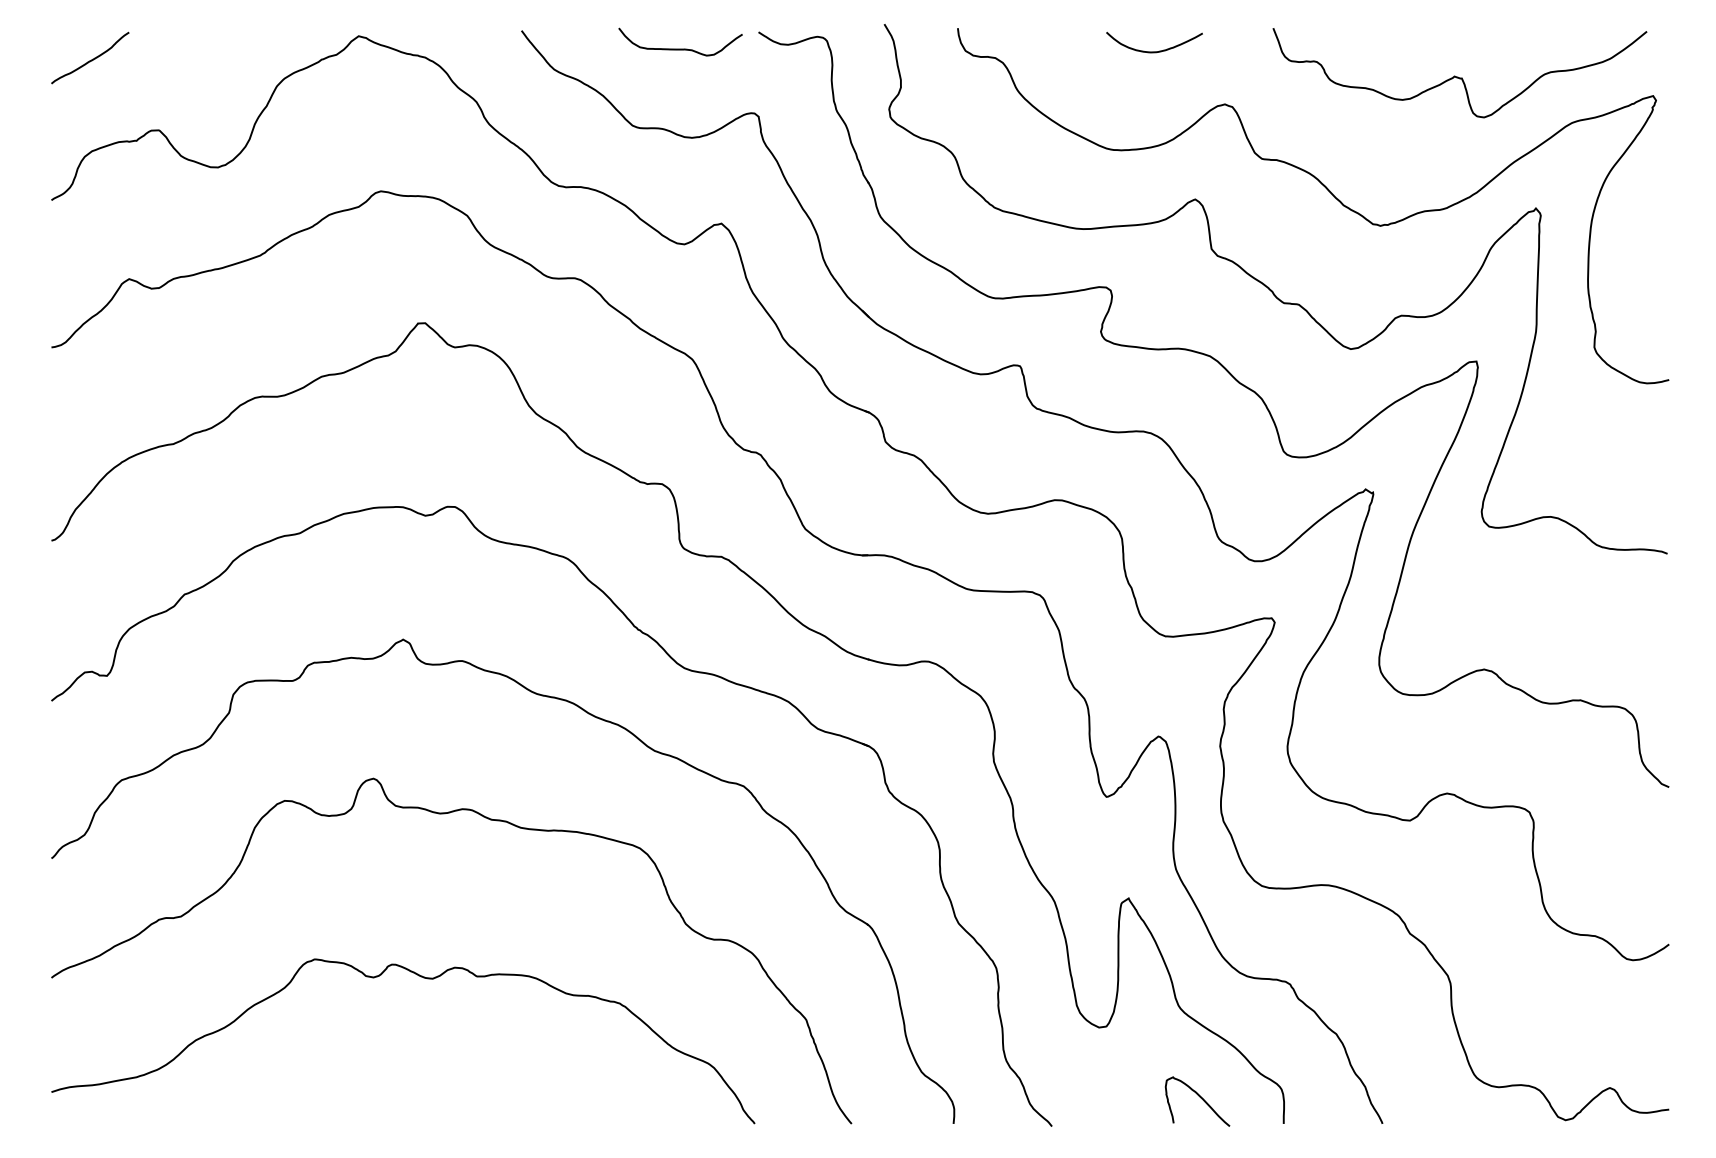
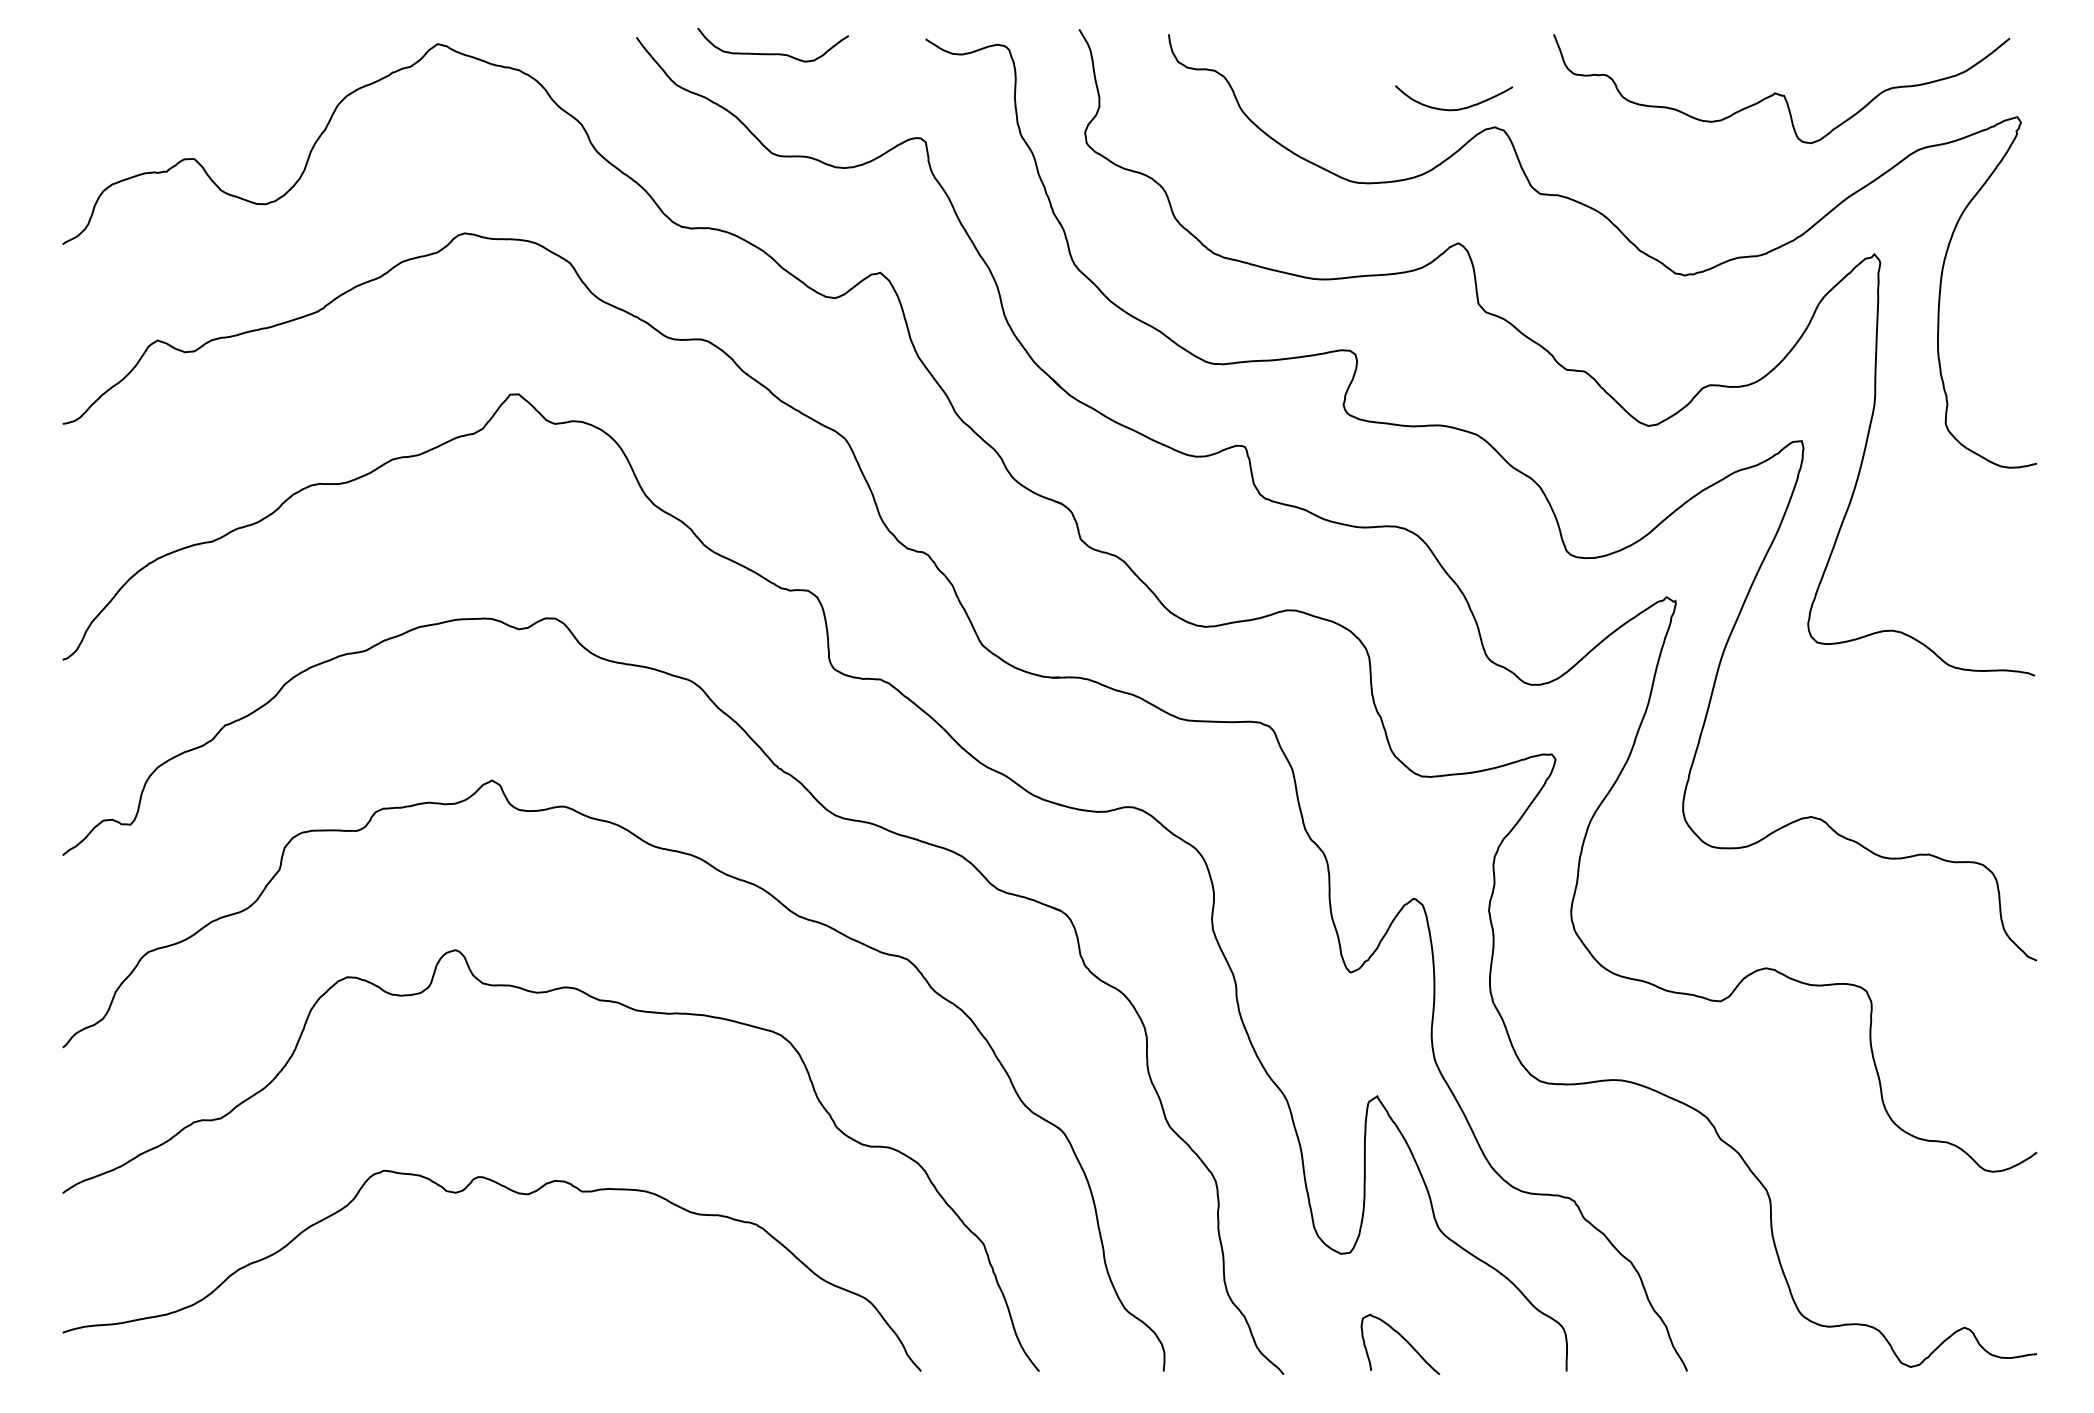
curve: (680, 48) -> (773, 52), moved
curve: (1154, 51) -> (1454, 109), moved
curve: (91, 59) -> (111, 72), removed
curve: (1200, 1098) -> (1403, 1340), moved

